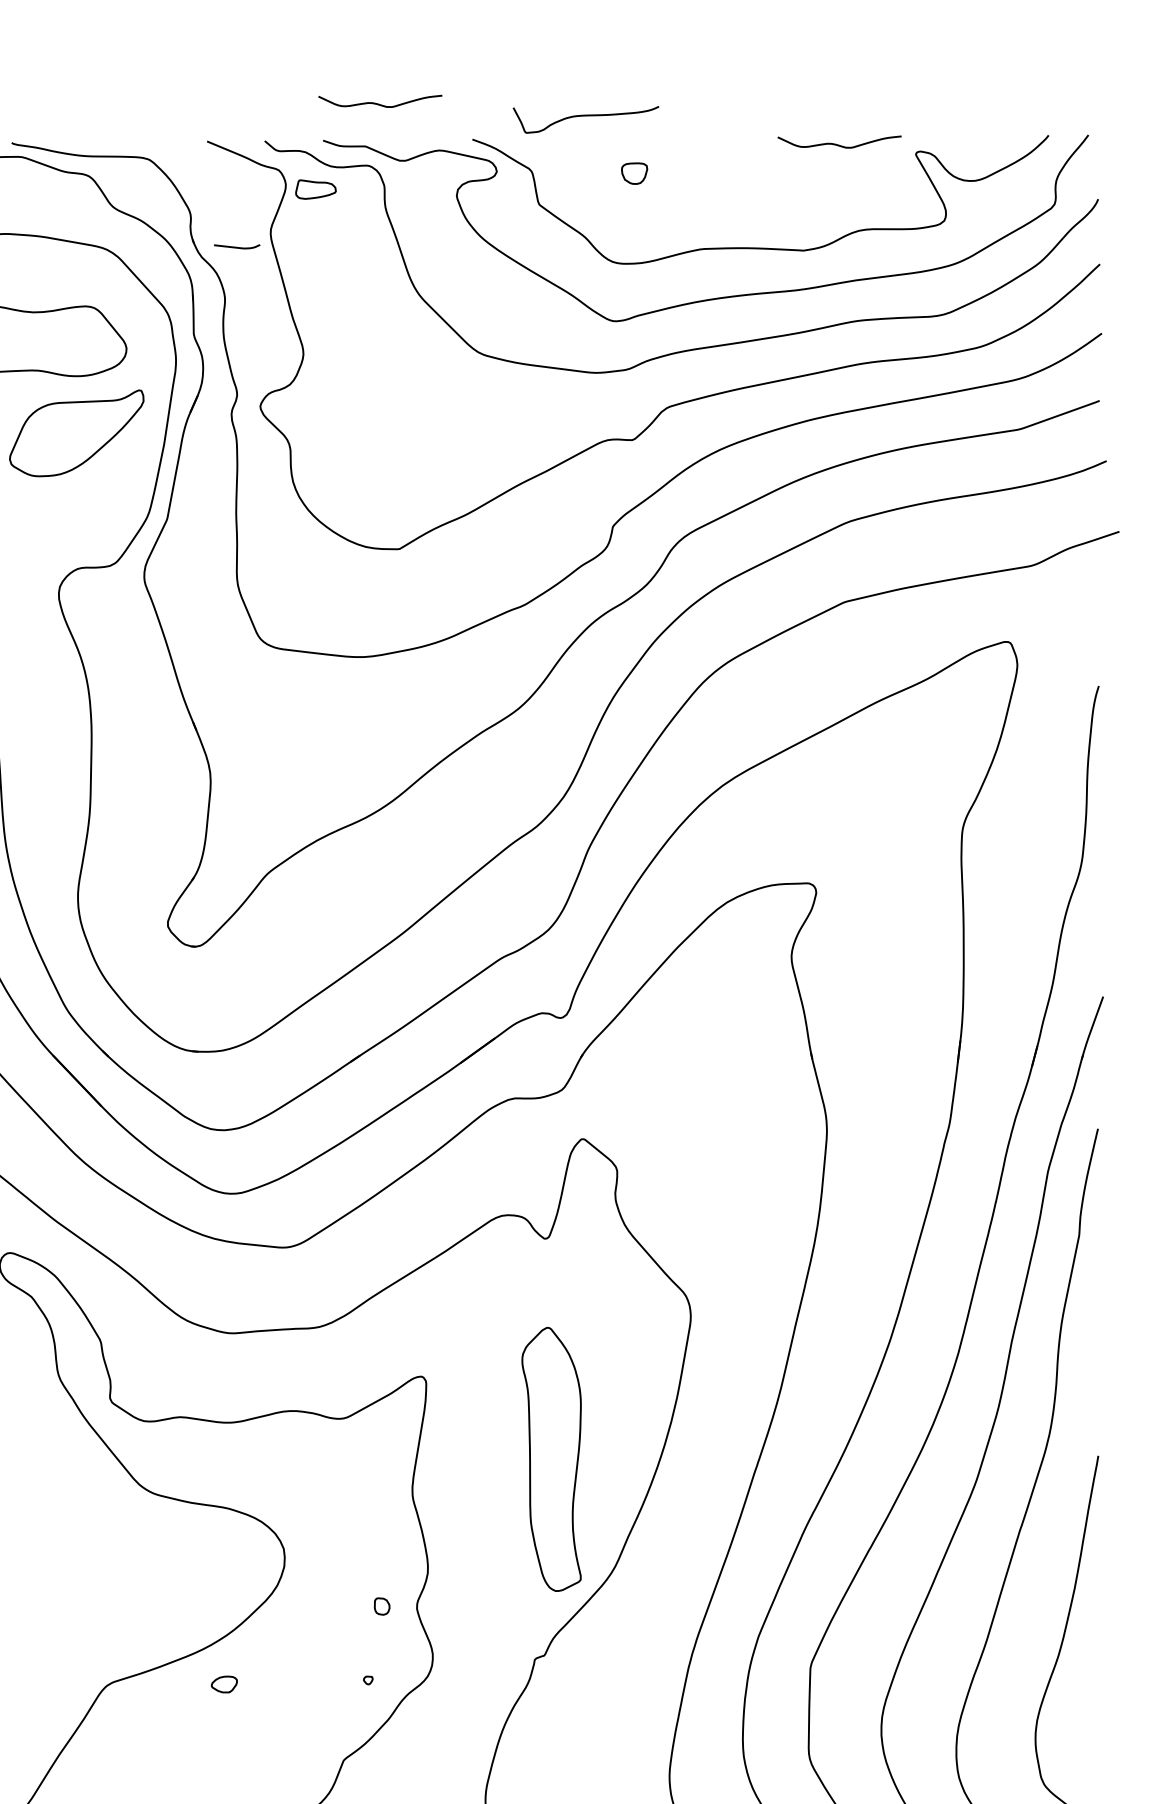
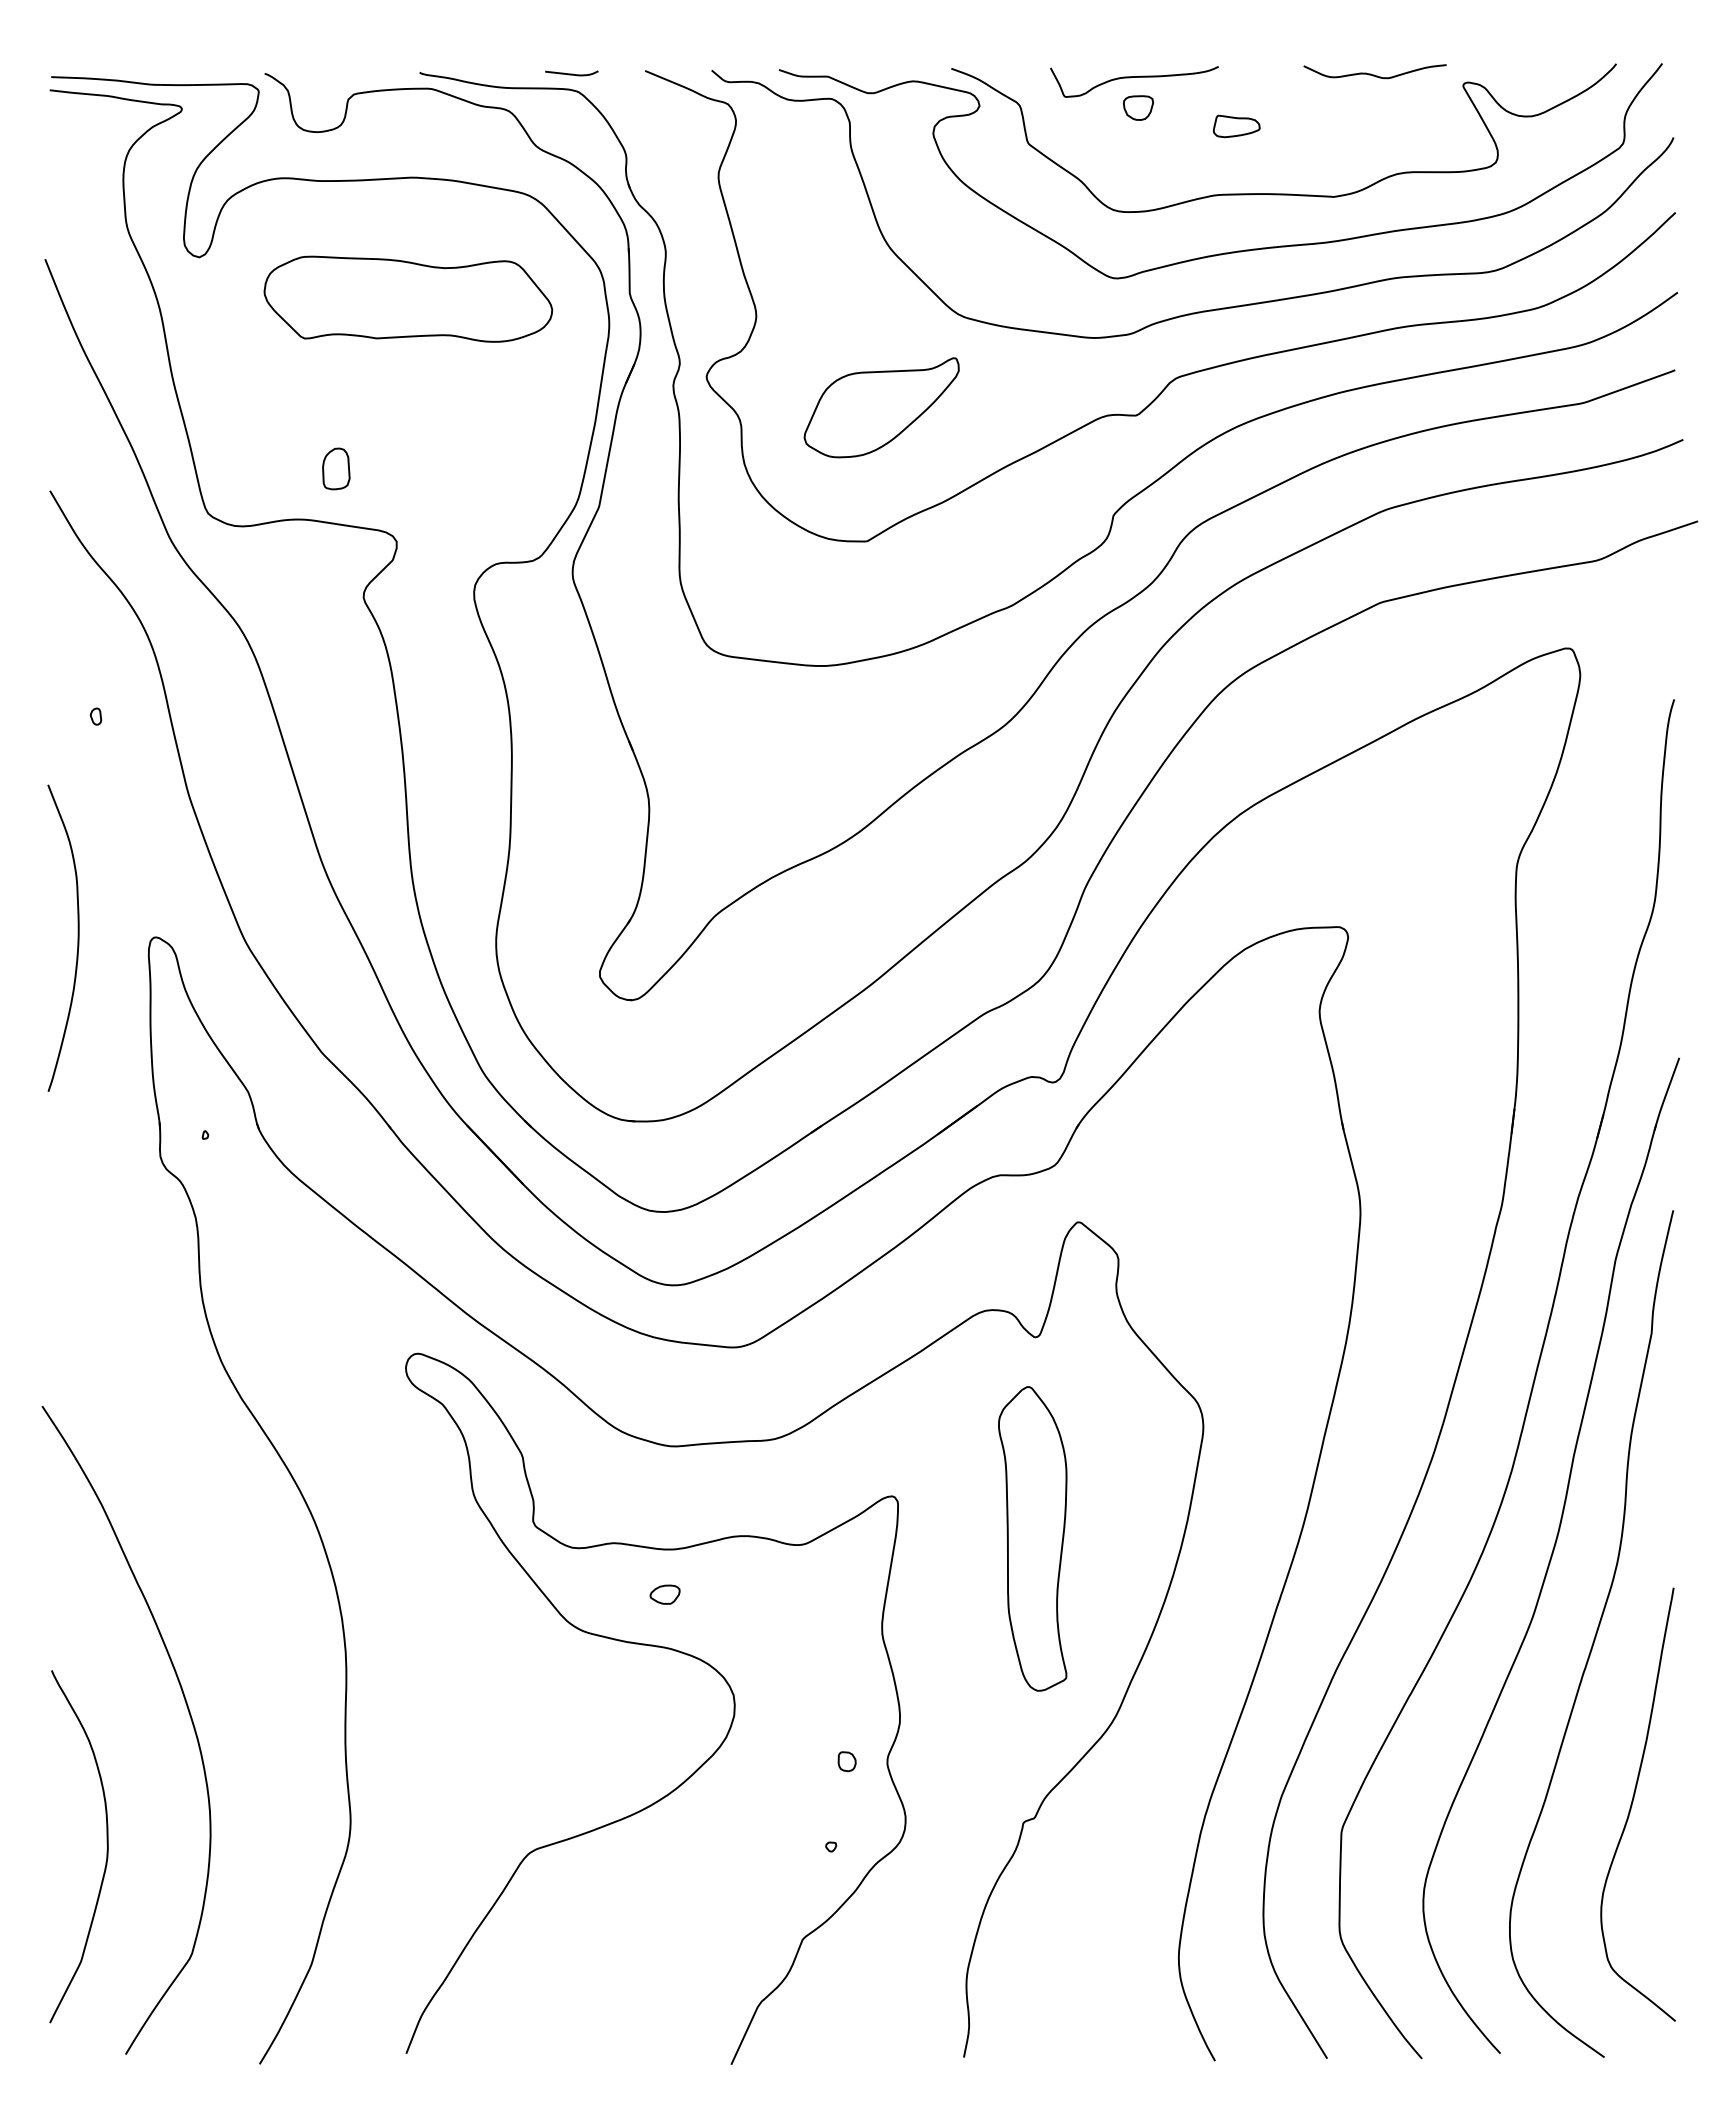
curve: (379, 103) -> (844, 27), removed
curve: (586, 115) -> (1134, 77), moved
part: (315, 189) -> (1236, 126), moved
curve: (236, 246) -> (571, 73), moved
part: (76, 433) -> (881, 407), moved
part: (551, 1459) -> (1032, 1538), moved
part: (223, 1684) -> (664, 1594), moved

